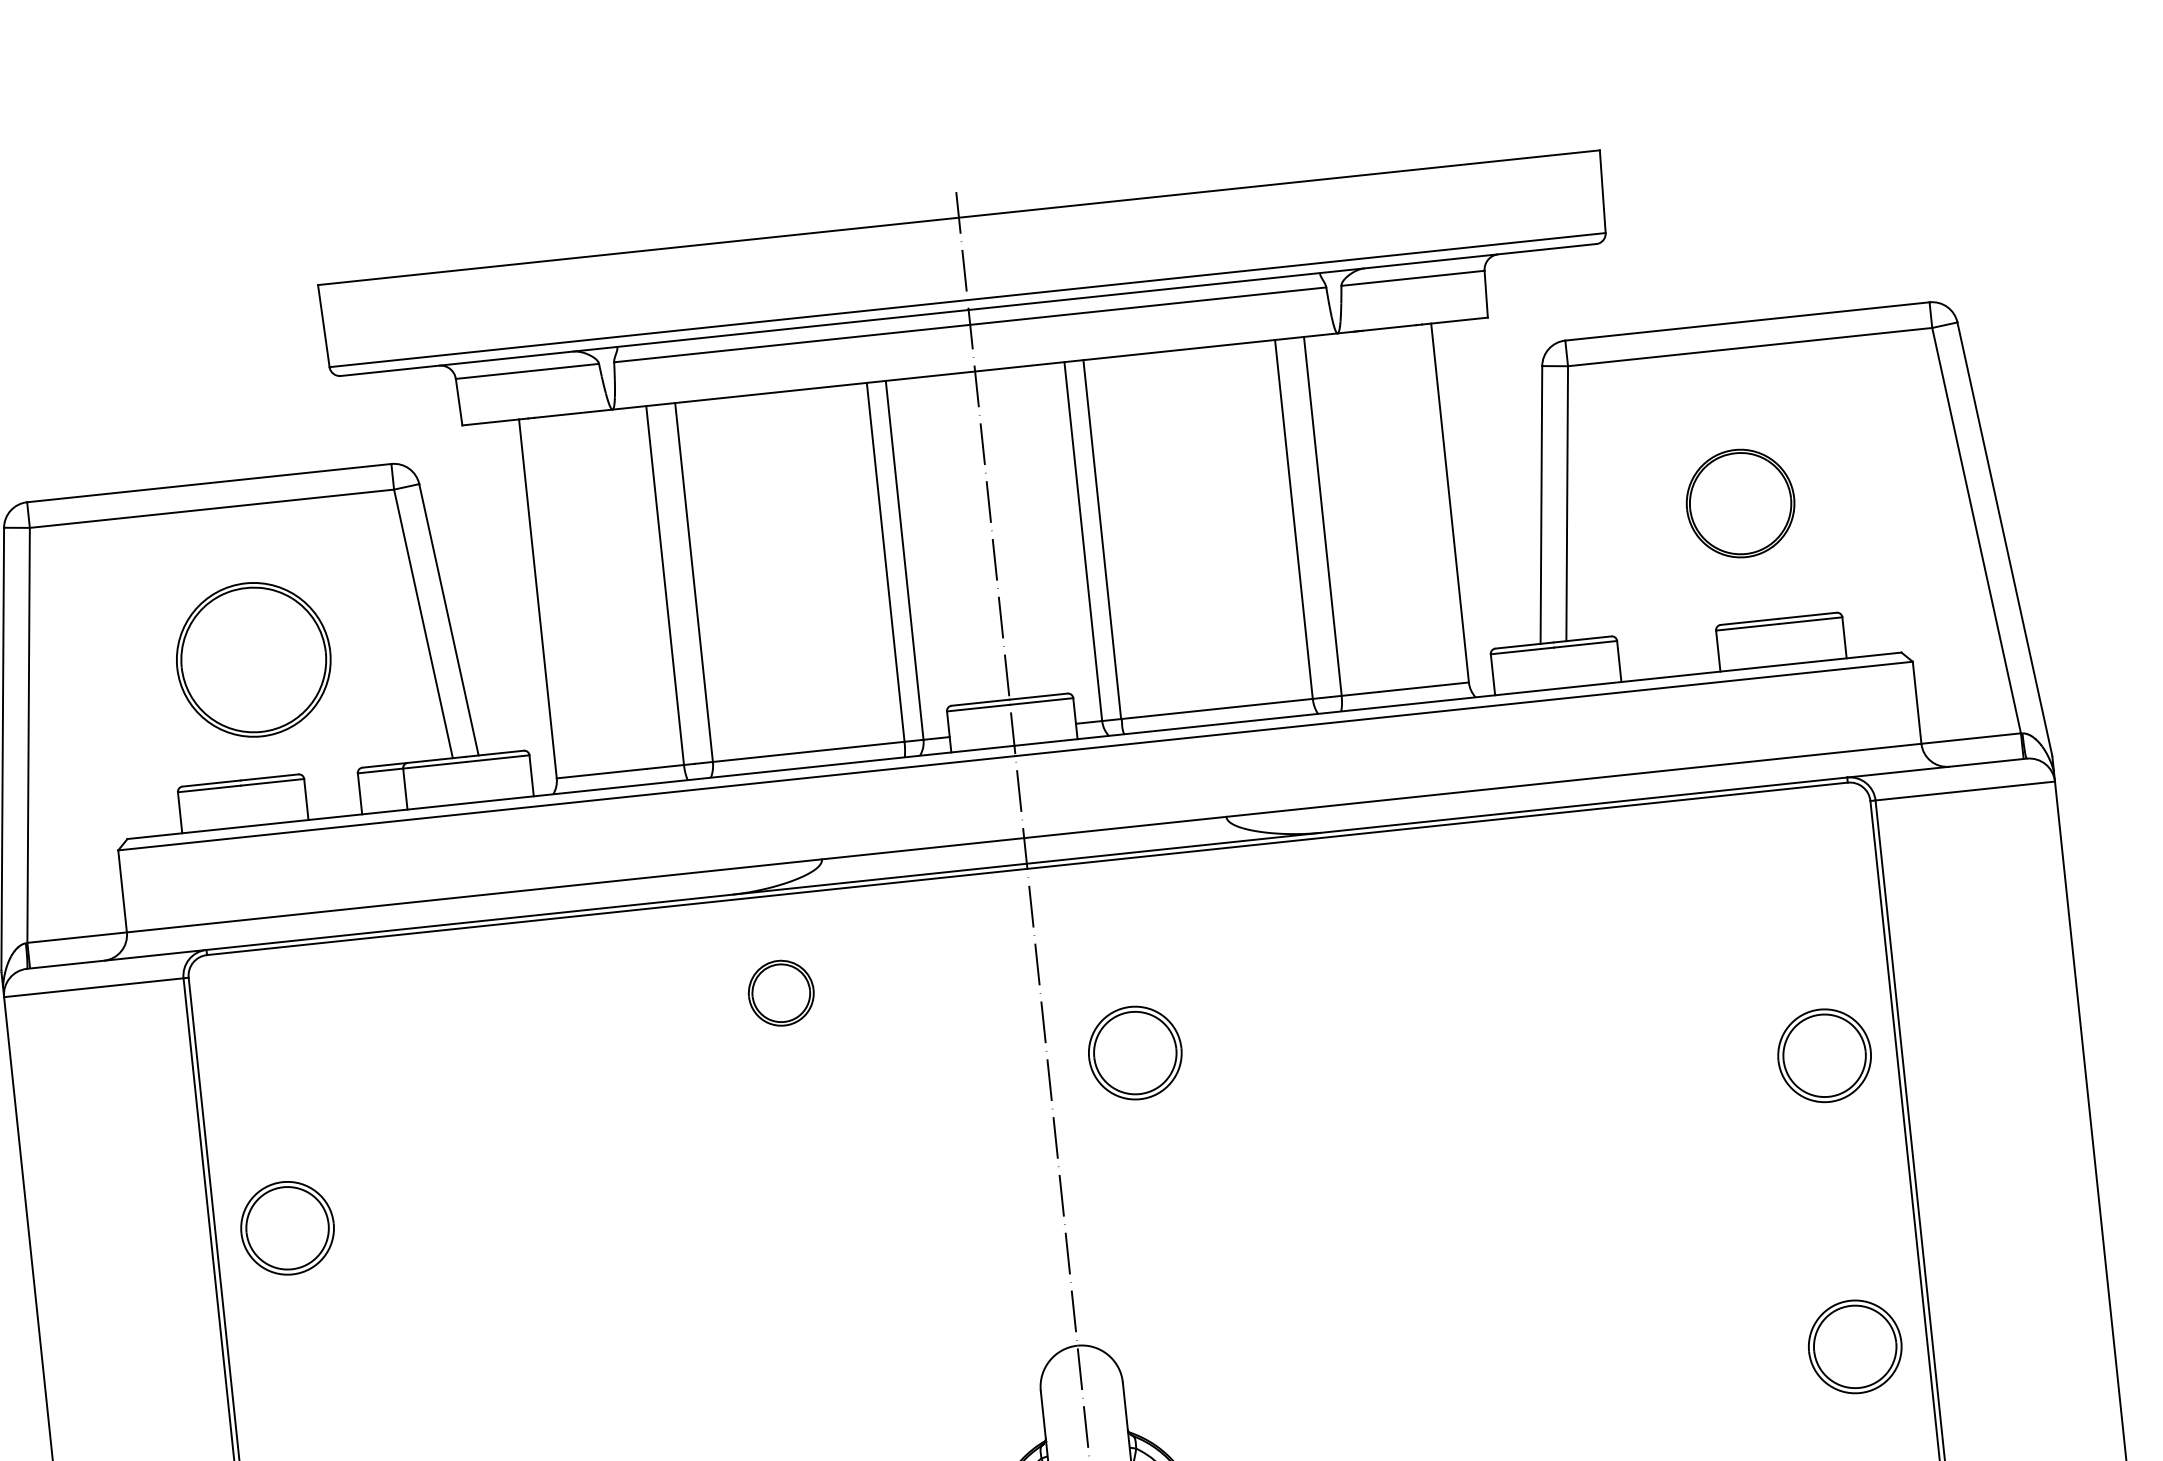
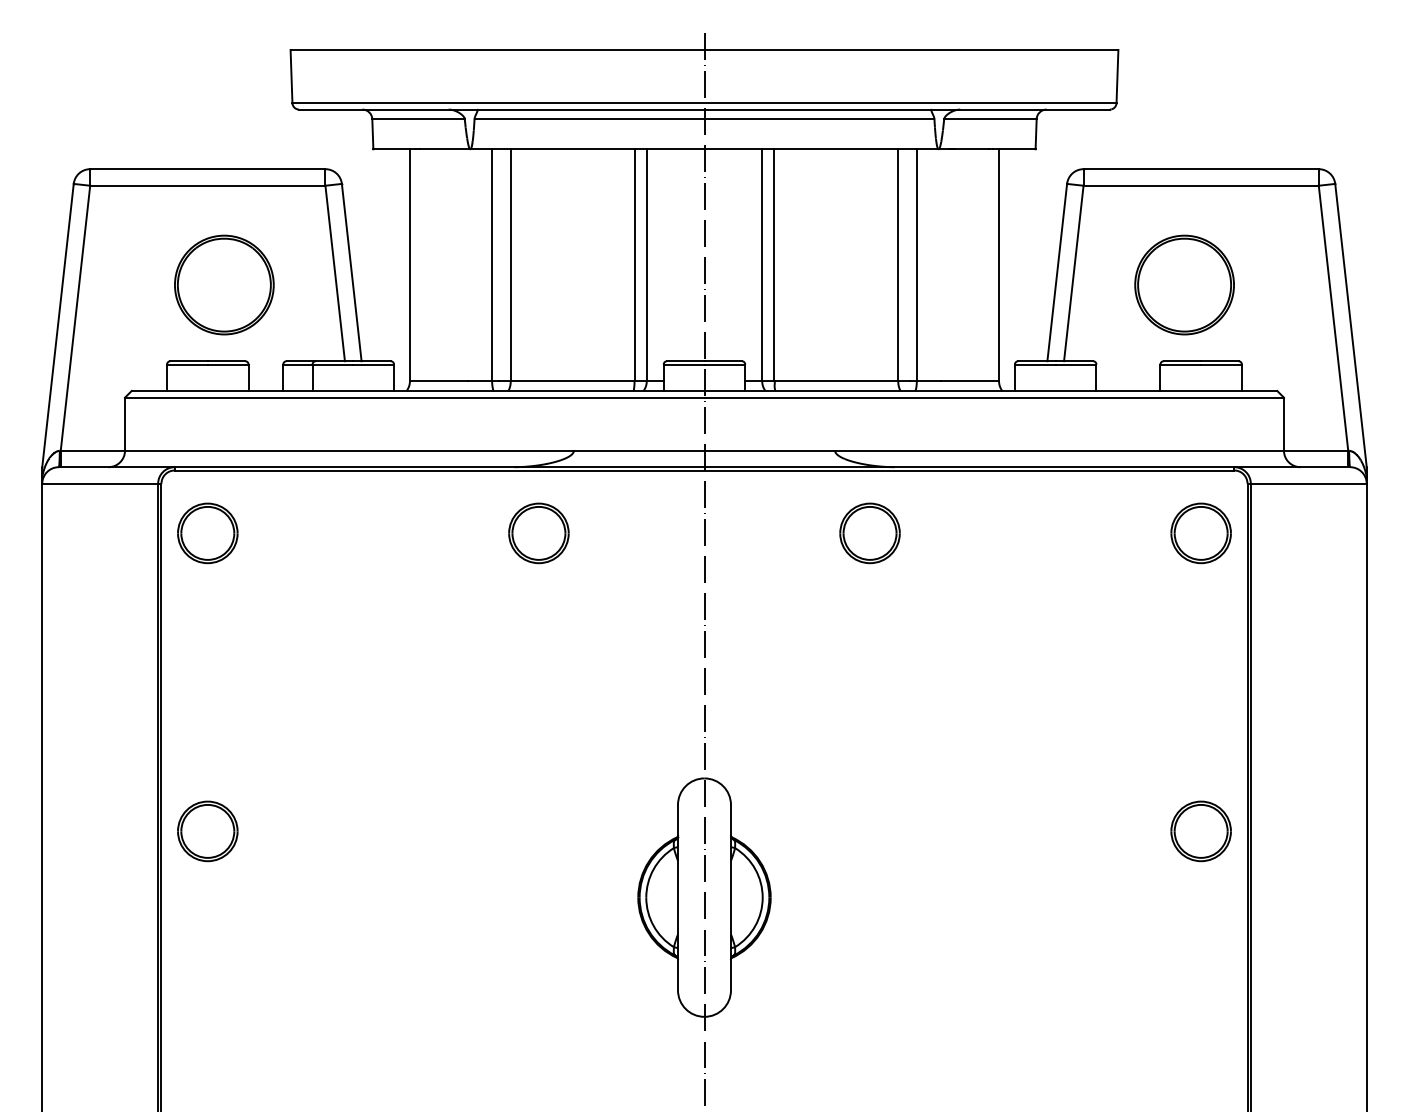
part: (1740, 502) -> (1184, 284), size x1.43
part: (780, 993) -> (538, 533), size x1.43
part: (1134, 1053) -> (869, 533), moved
part: (1823, 1056) -> (1200, 533), moved
part: (287, 1228) -> (207, 533), moved

